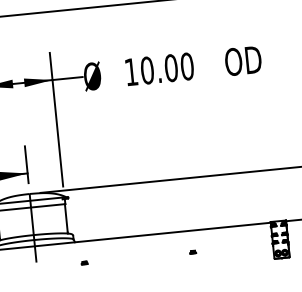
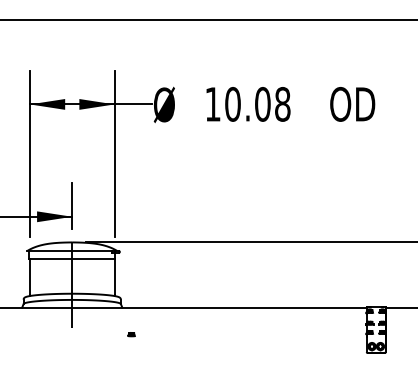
text: (187, 66) -> (282, 104), 10.00 -> 10.08
part: (192, 252) -> (266, 334), removed

